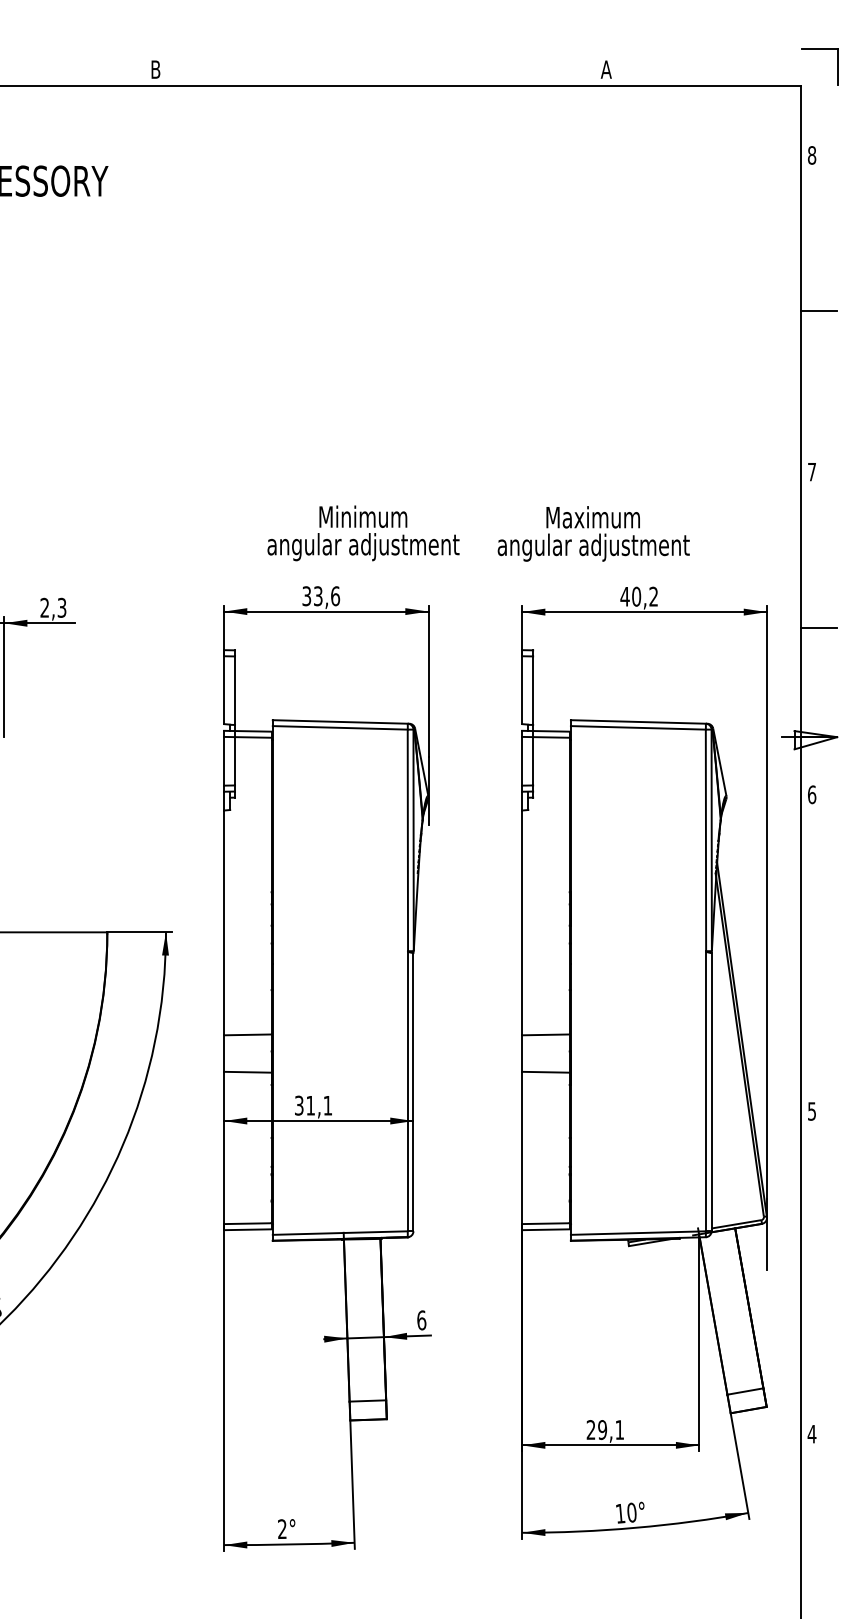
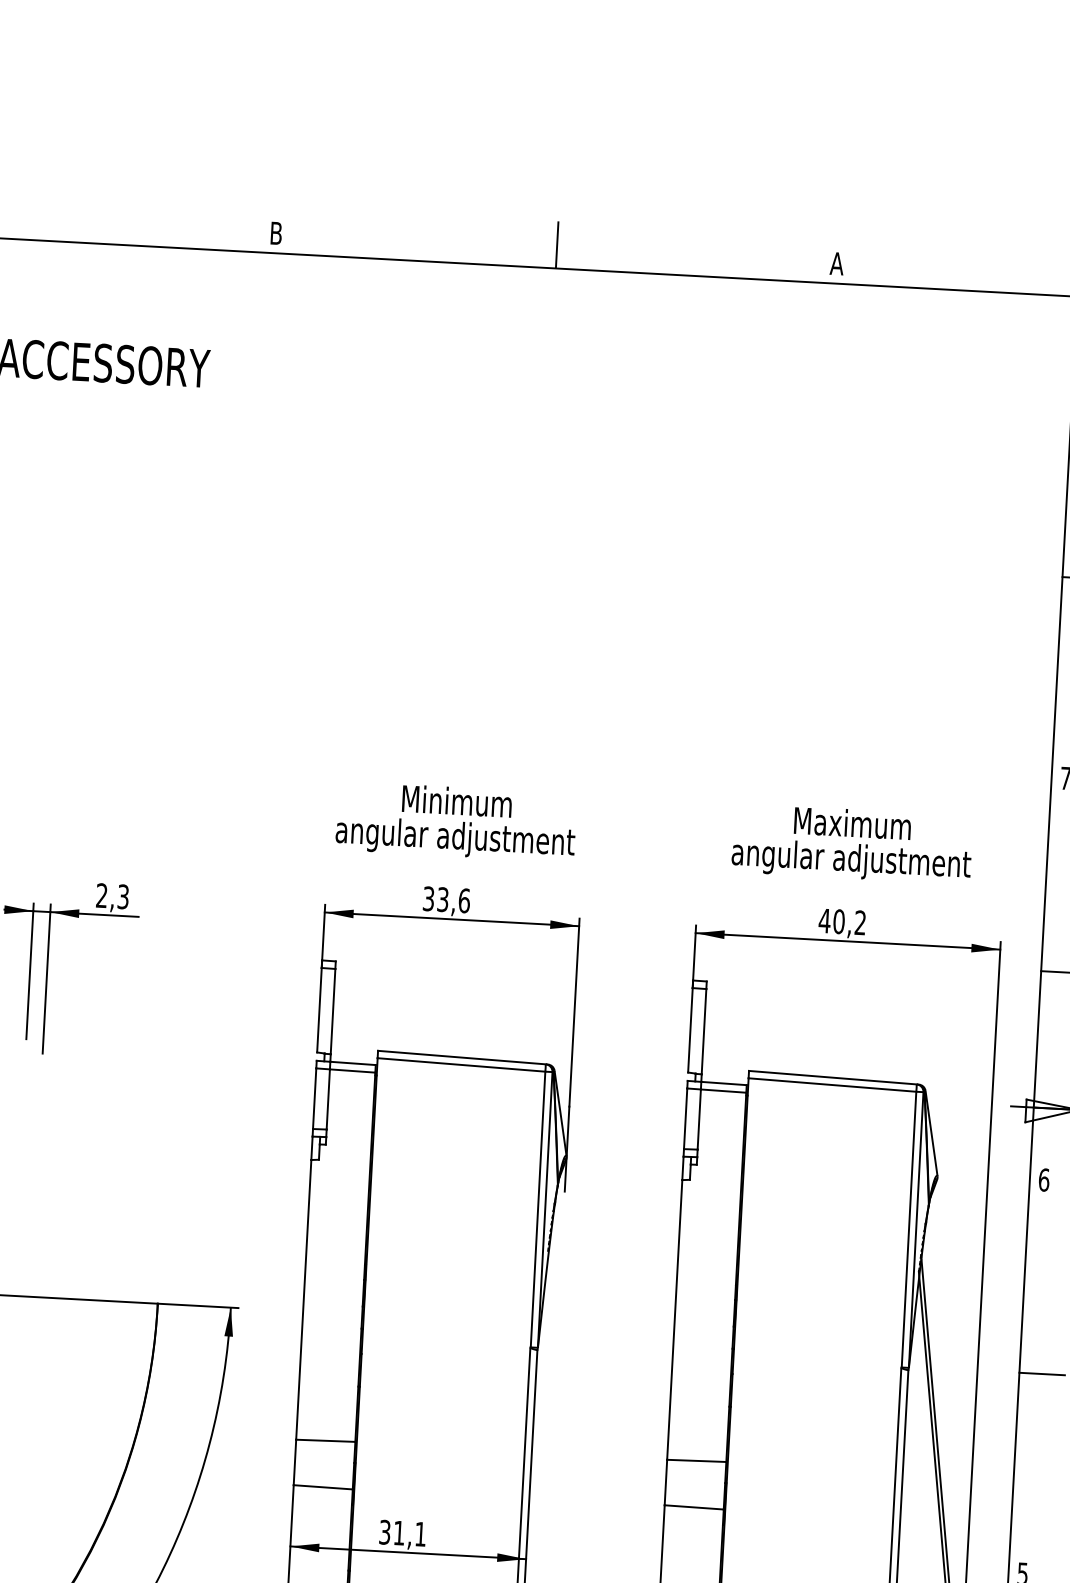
line: (381, 66) -> (557, 244), added
text: (363, 533) -> (456, 822), moved
text: (593, 533) -> (851, 843), moved
line: (818, 950) -> (1041, 1374), added

